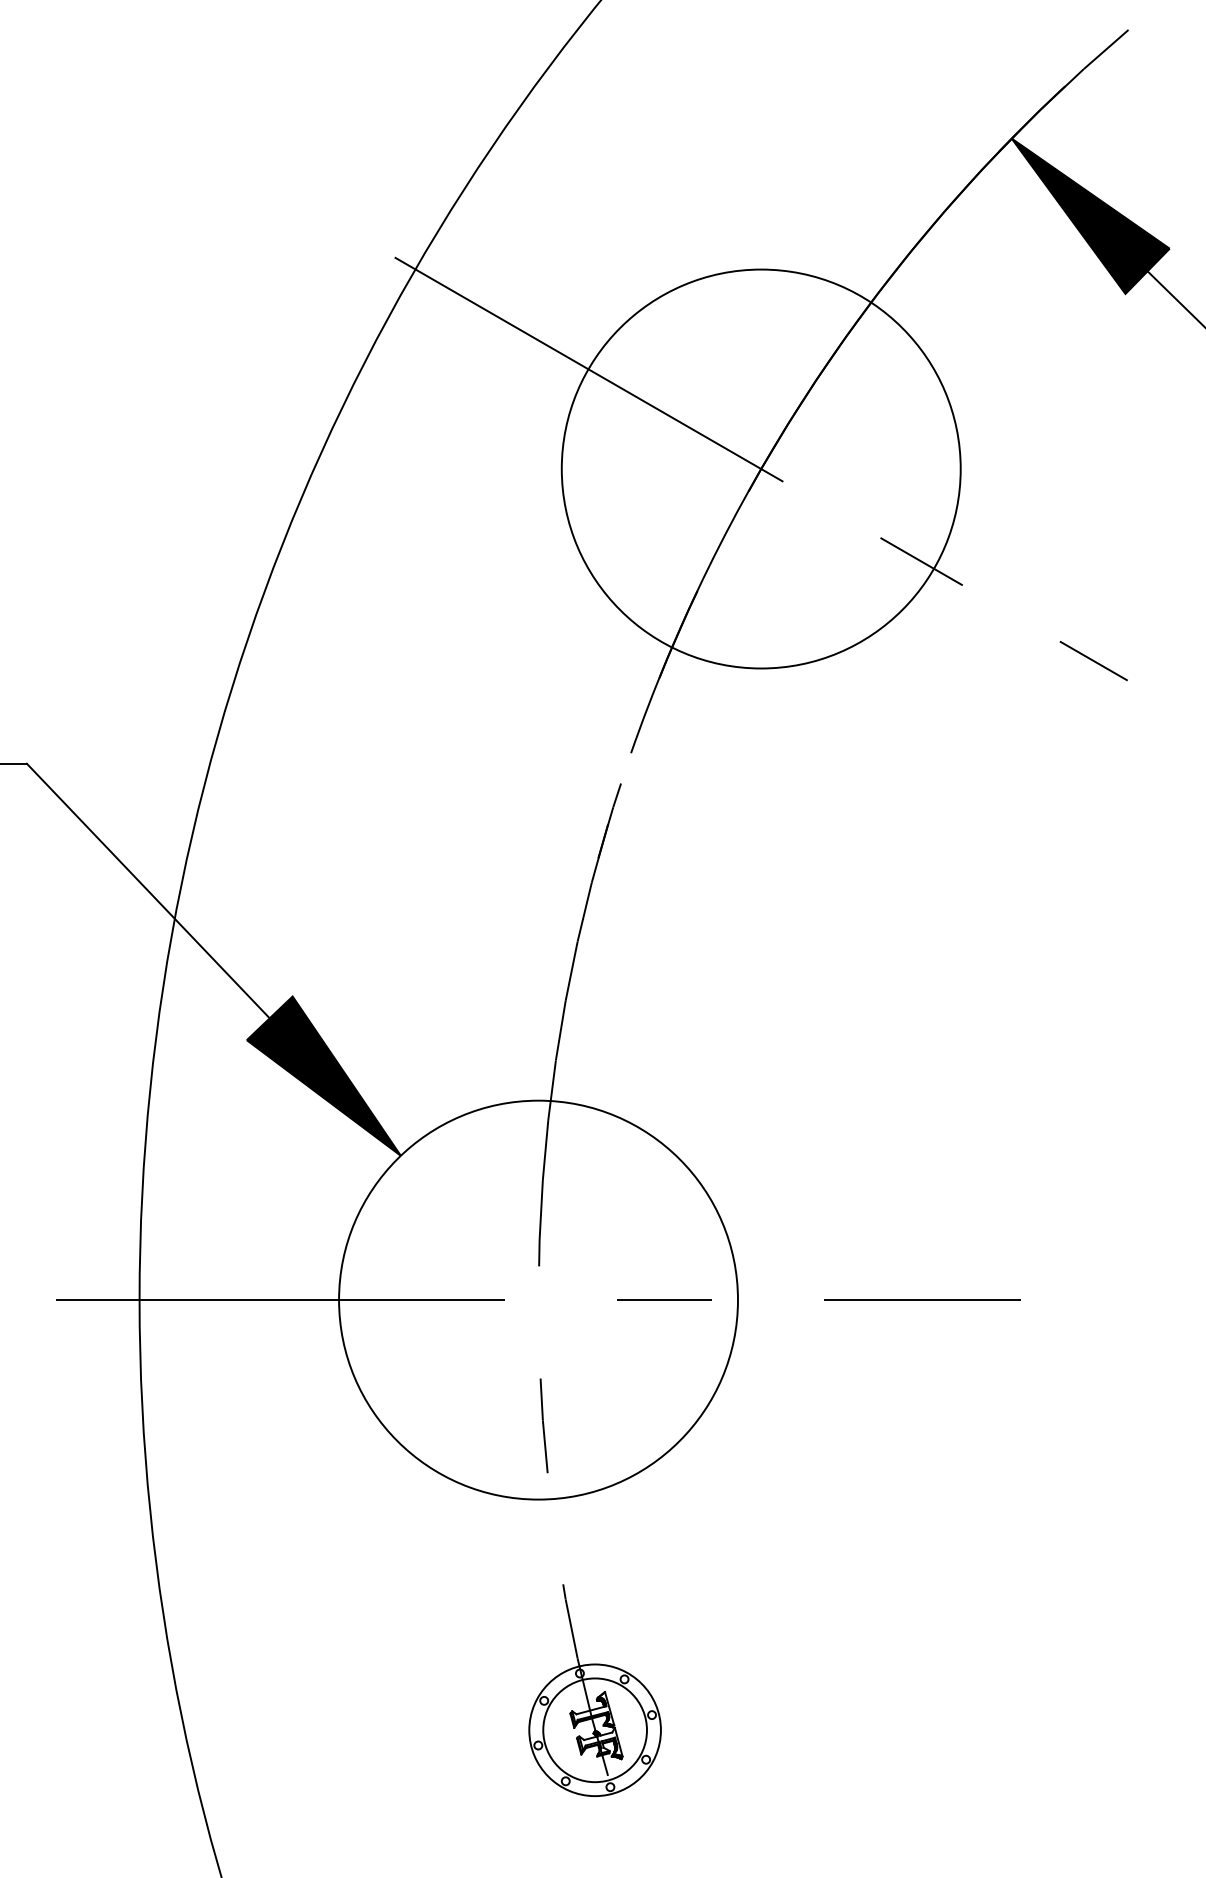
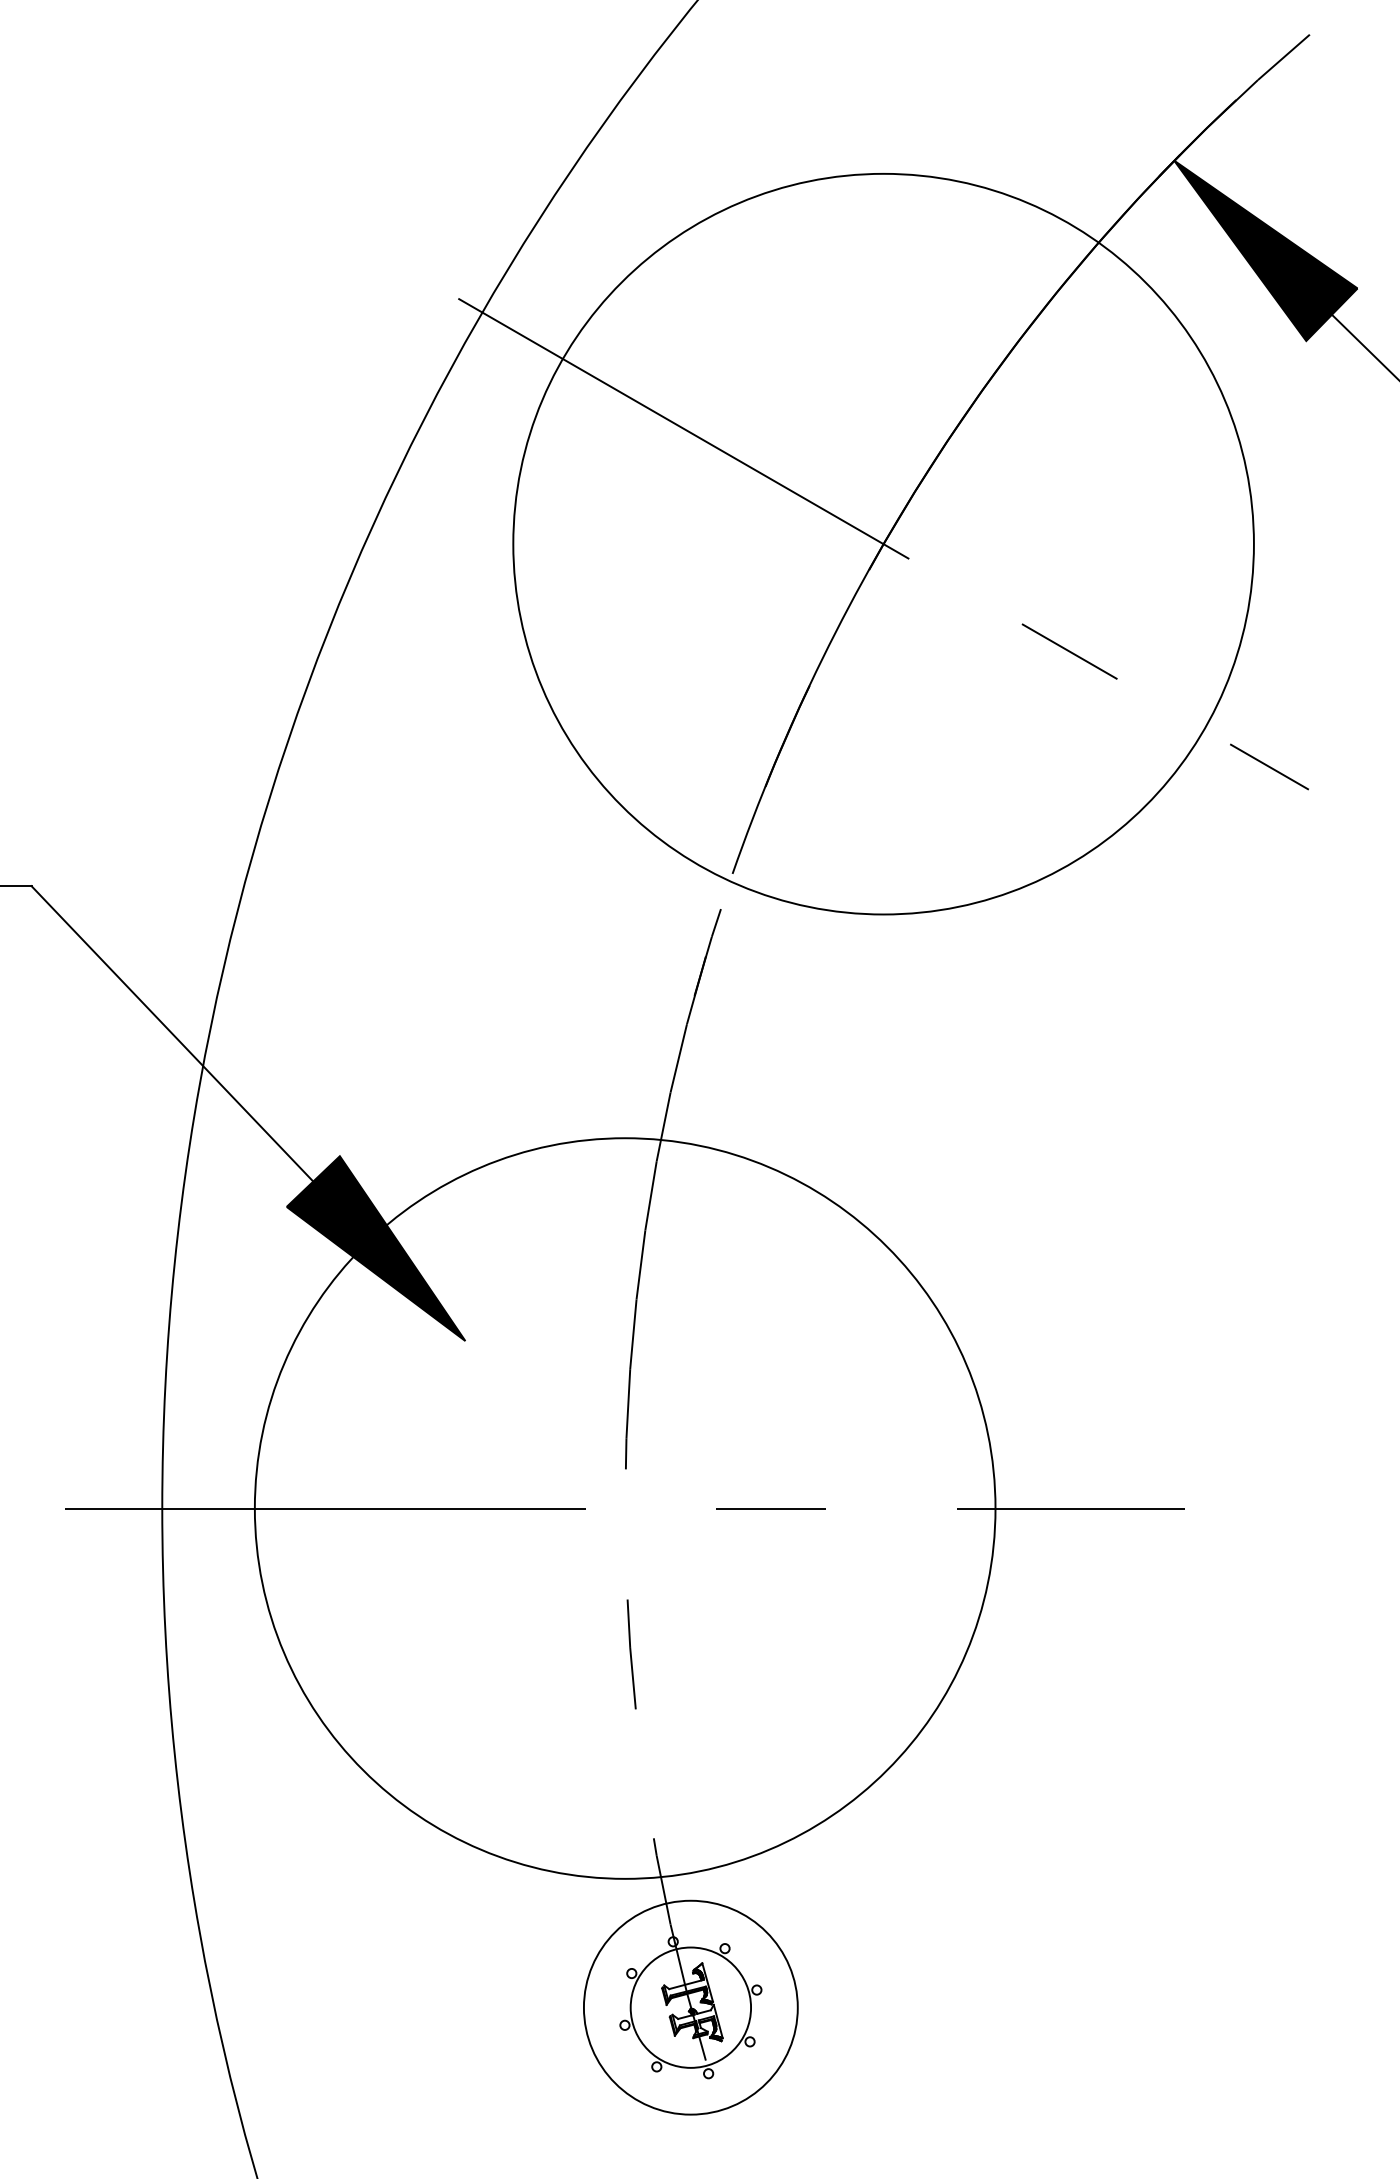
circle: (761, 468) -> (883, 543), size x1.6
circle: (537, 1300) -> (624, 1508), size x1.6
circle: (594, 1730) -> (690, 2007), size x1.4

